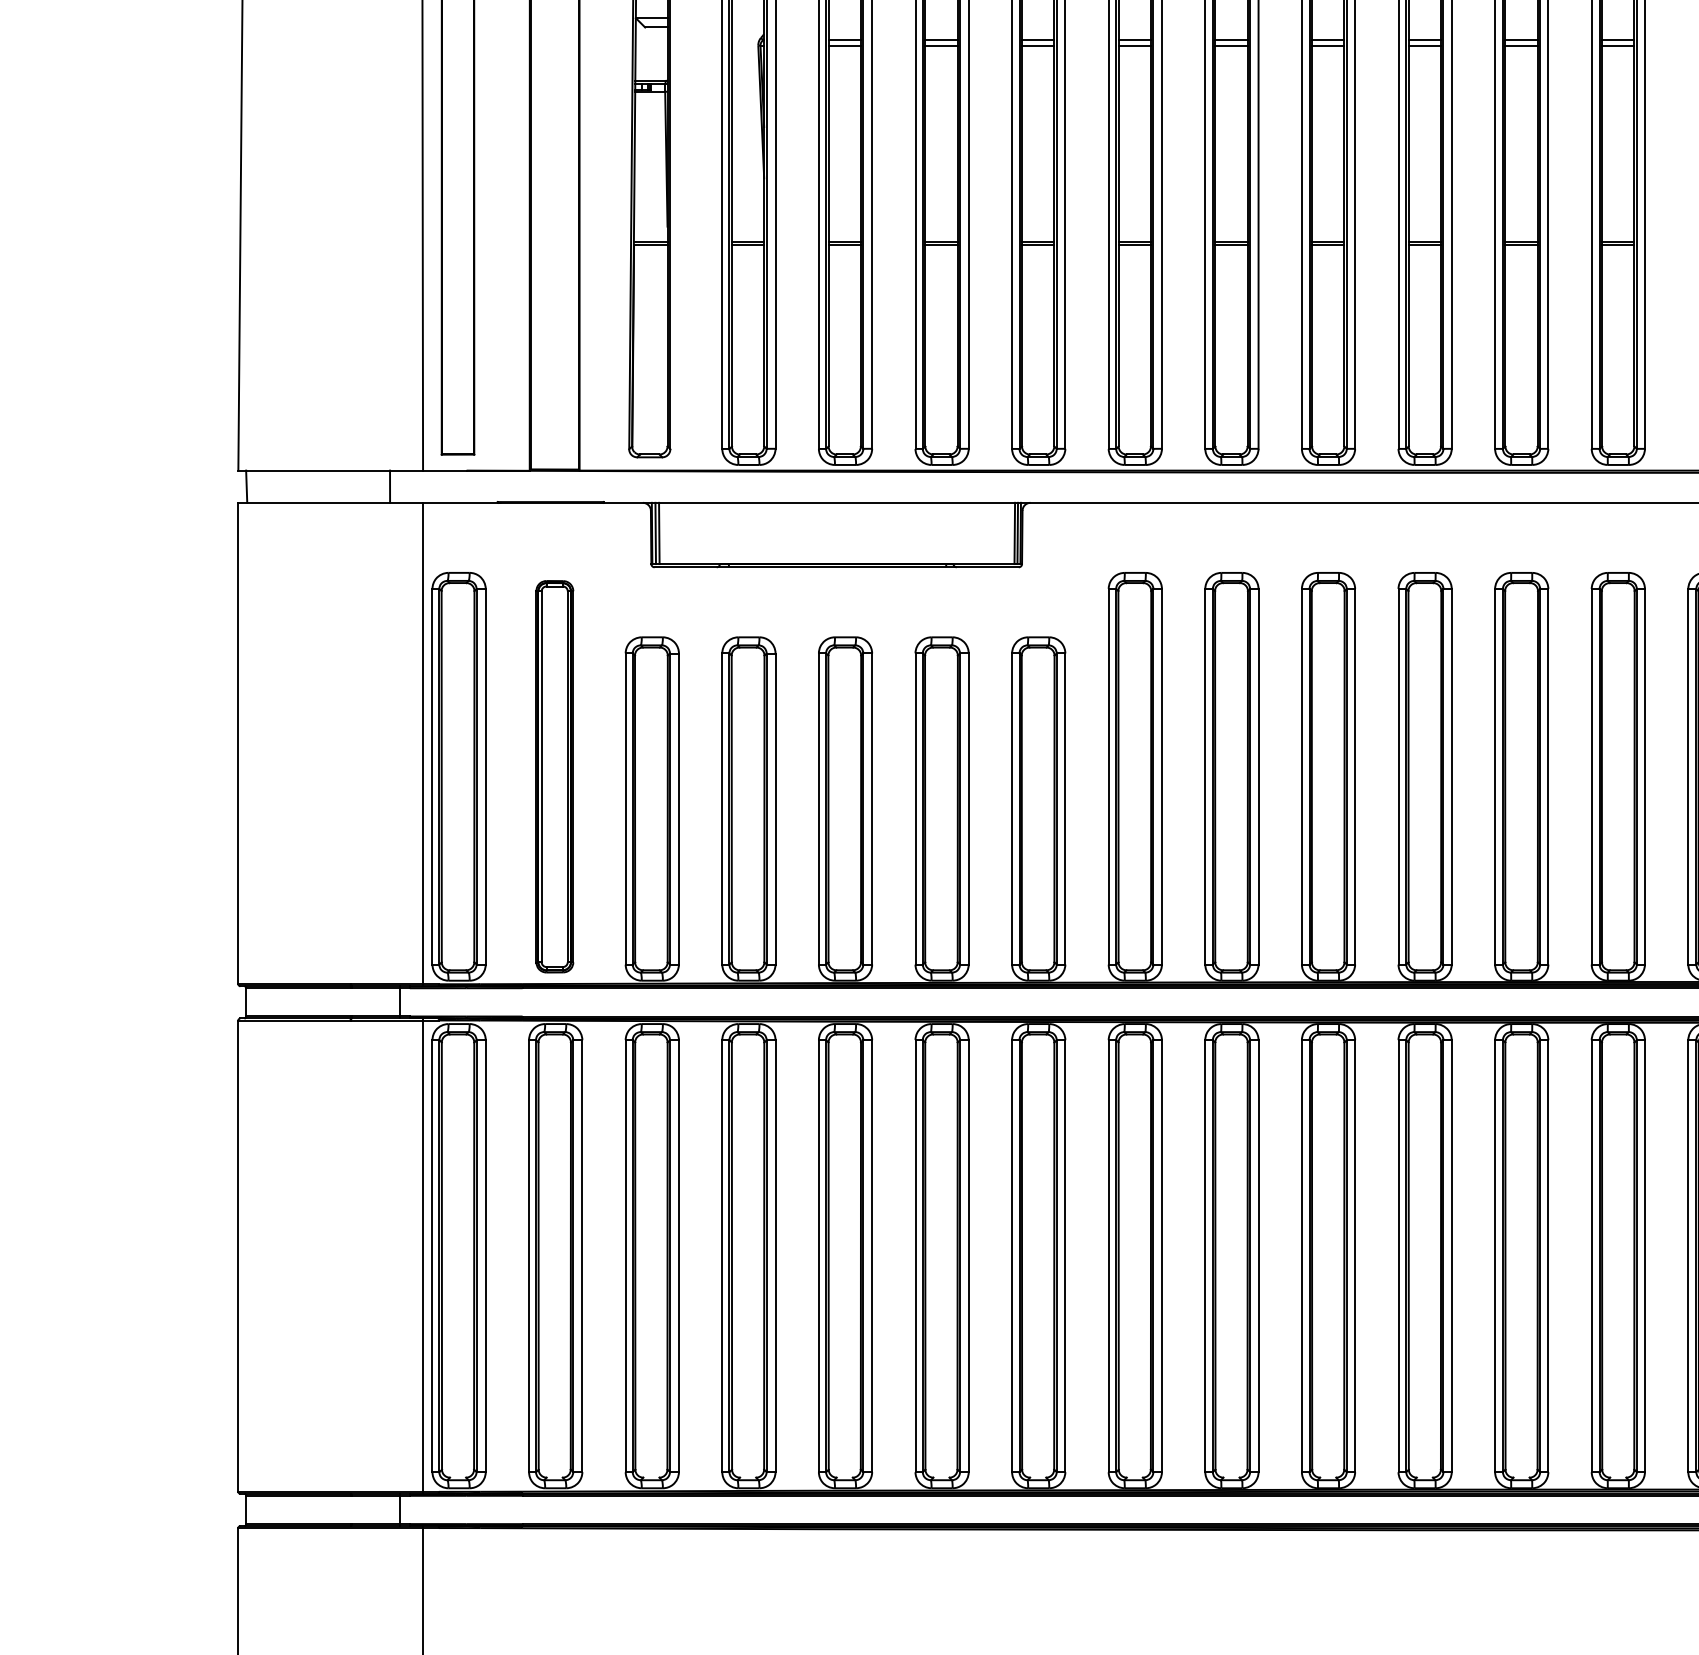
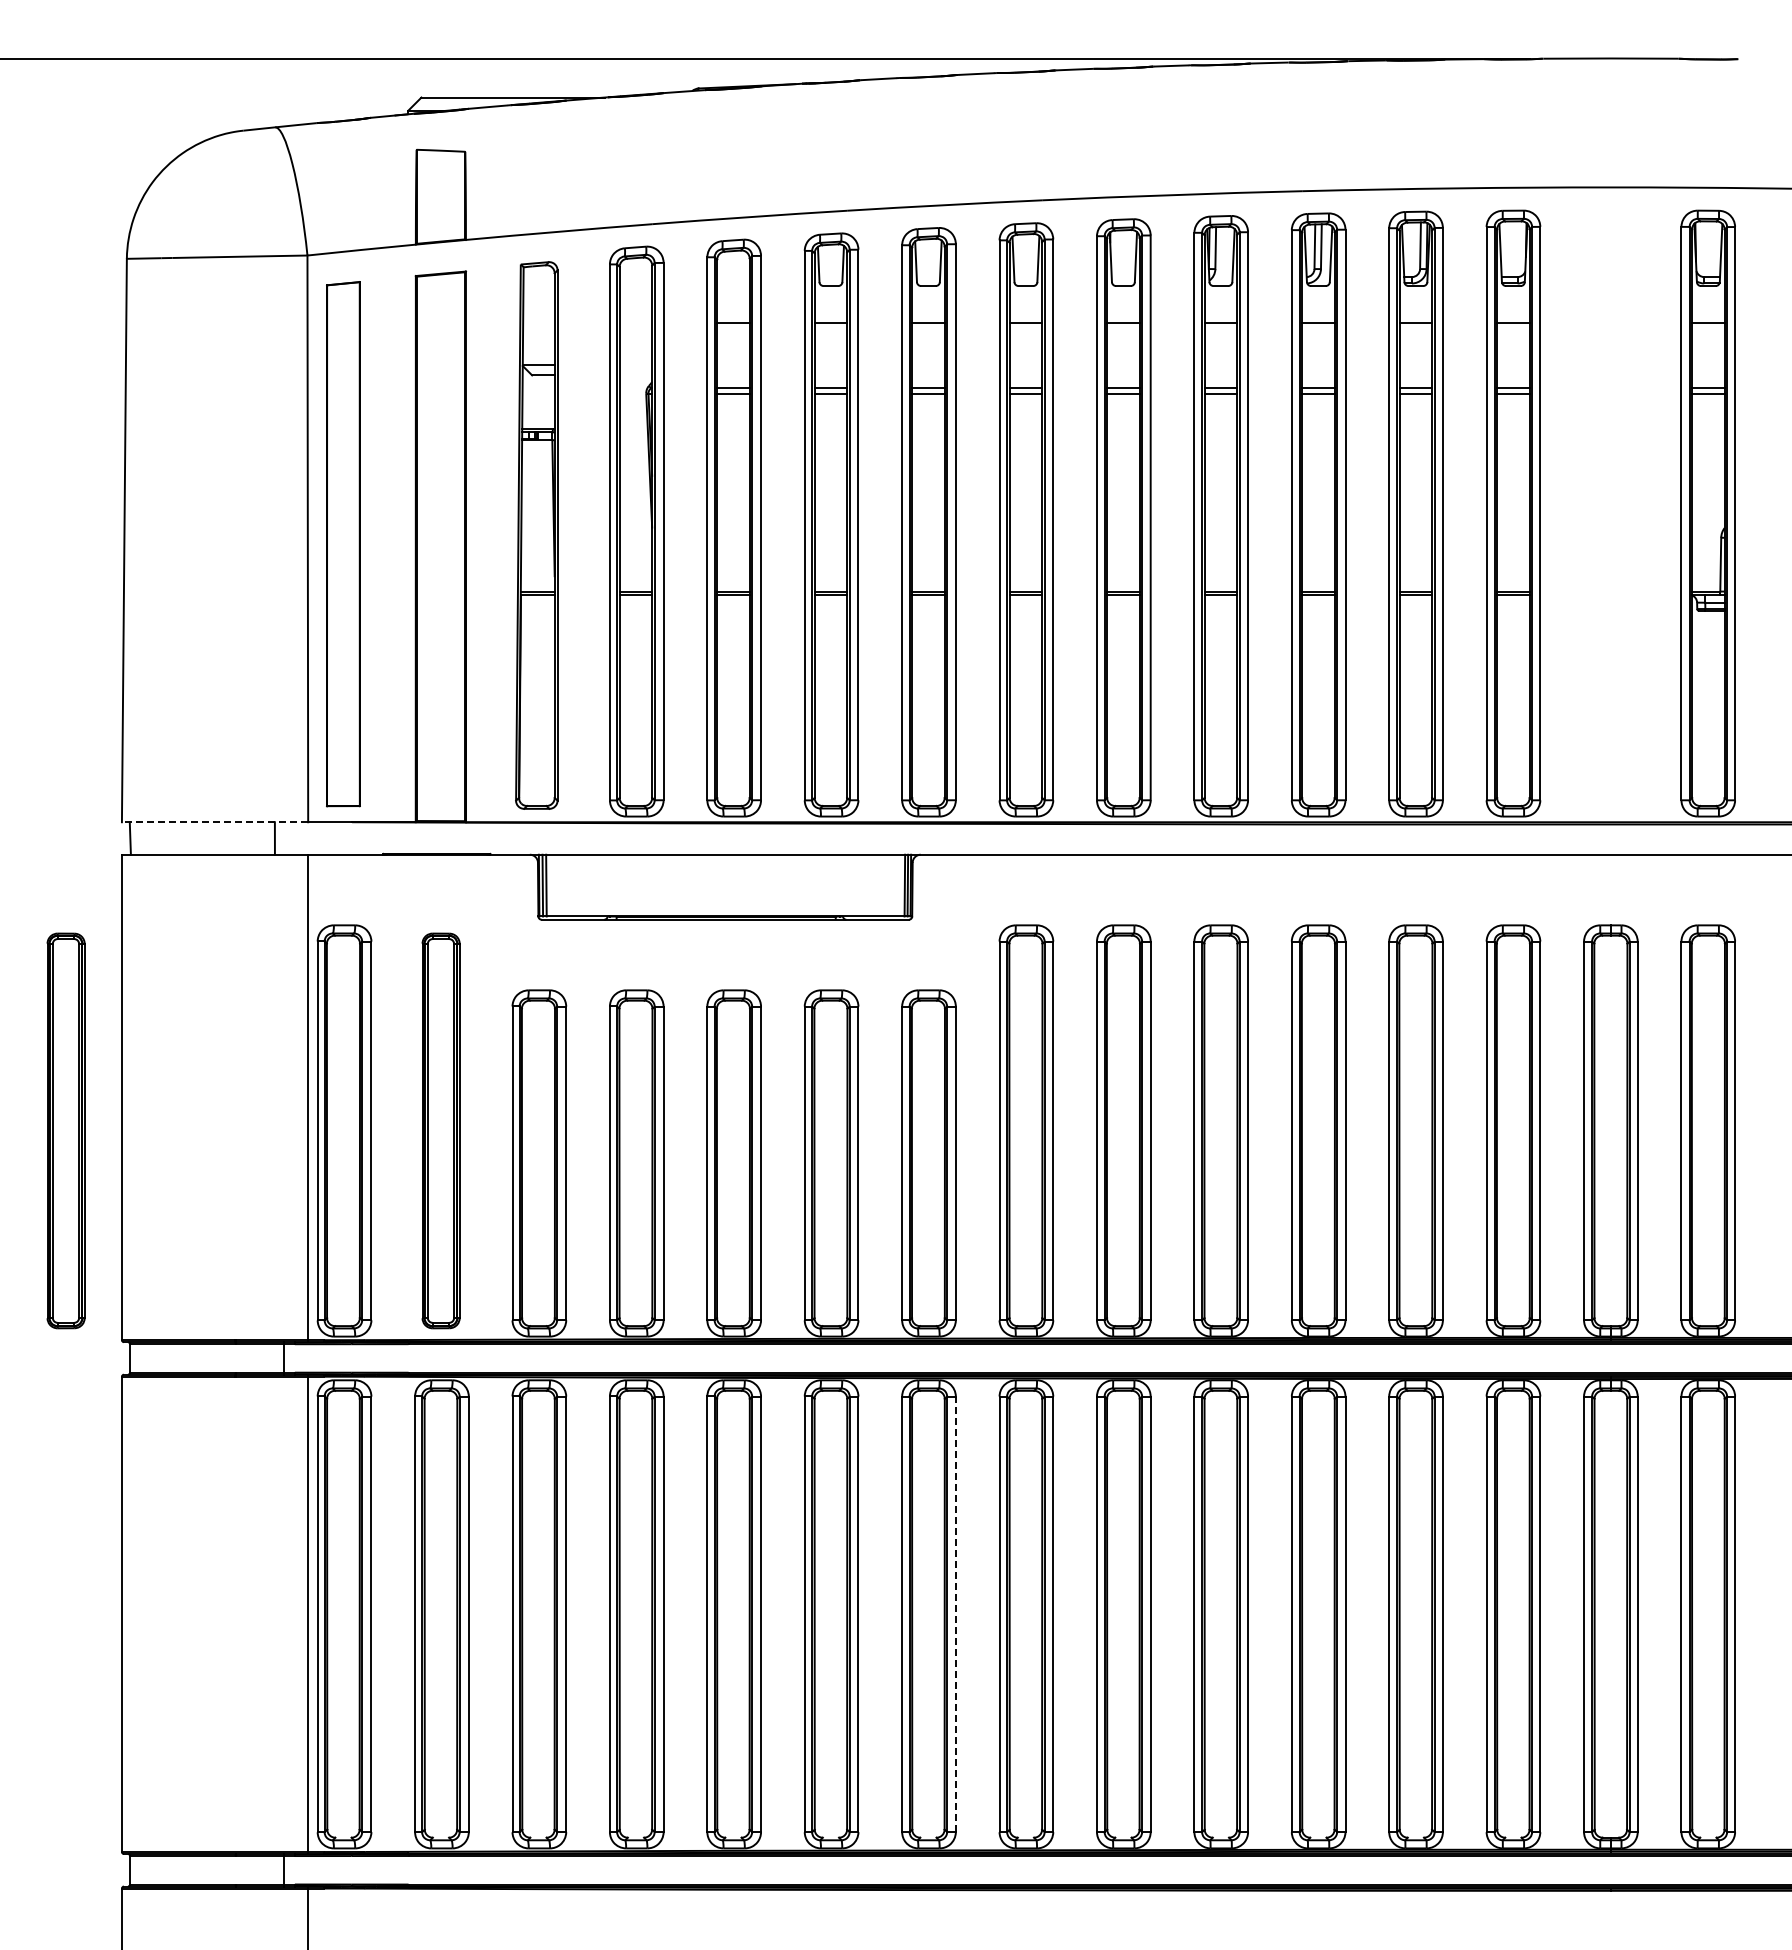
line: (330, 470) -> (214, 822), solid -> dashed
part: (182, 776) -> (65, 1130), added
line: (1064, 1256) -> (955, 1614), solid -> dashed

